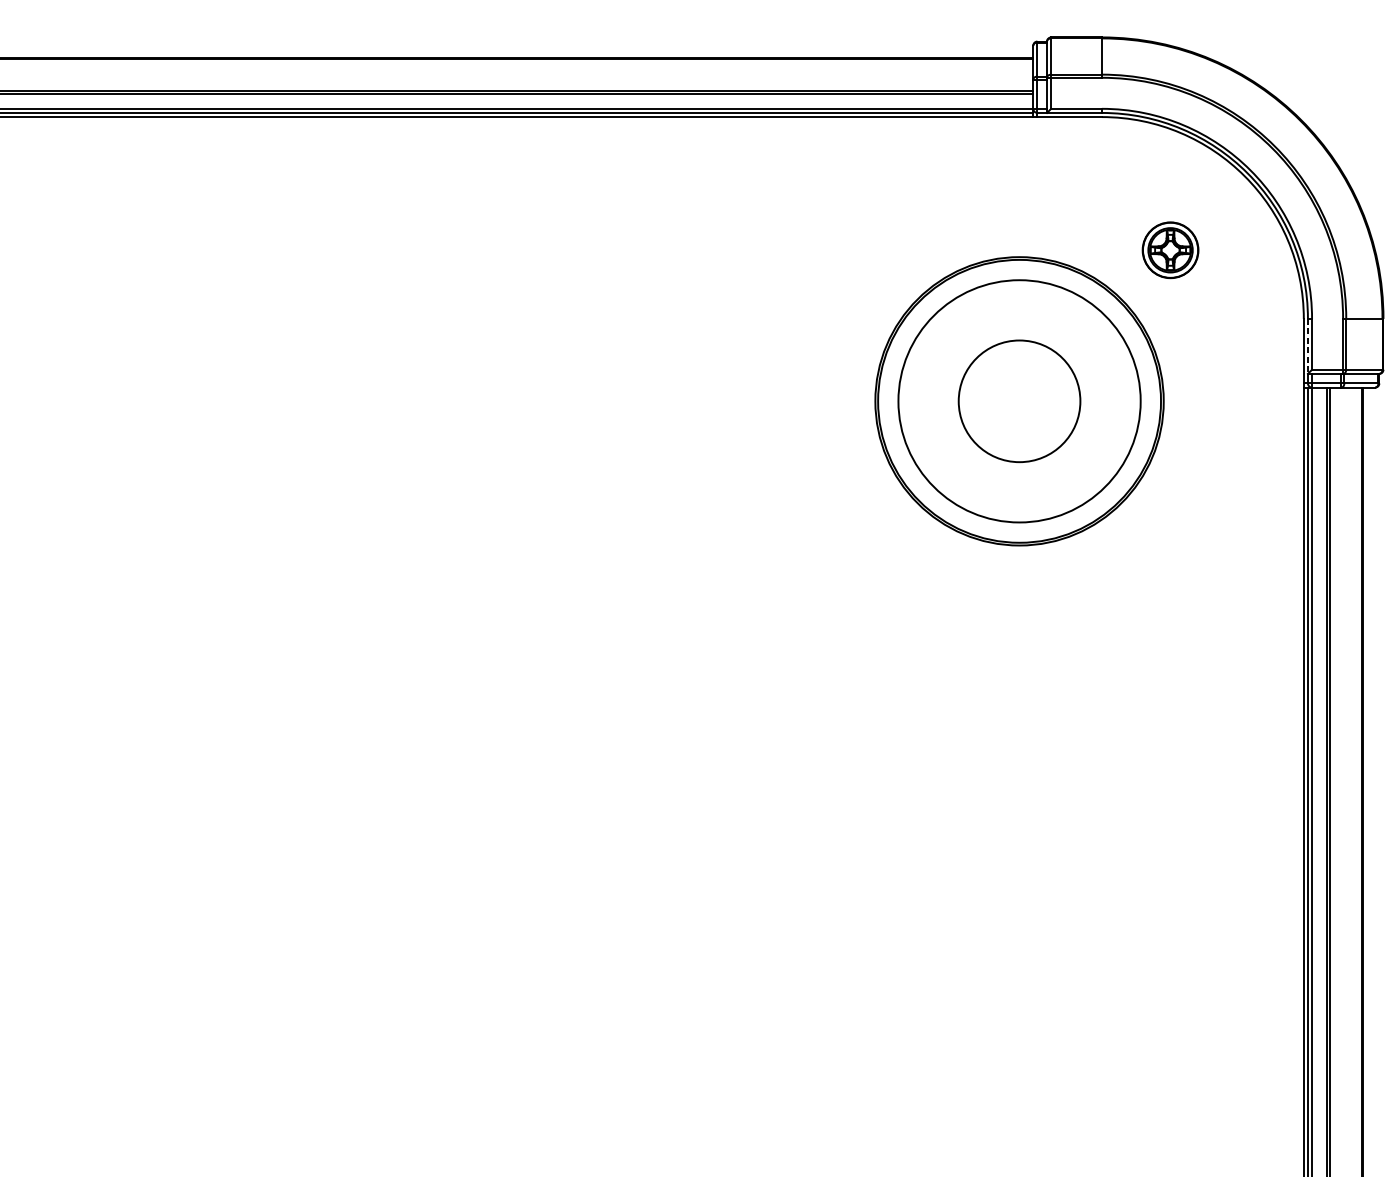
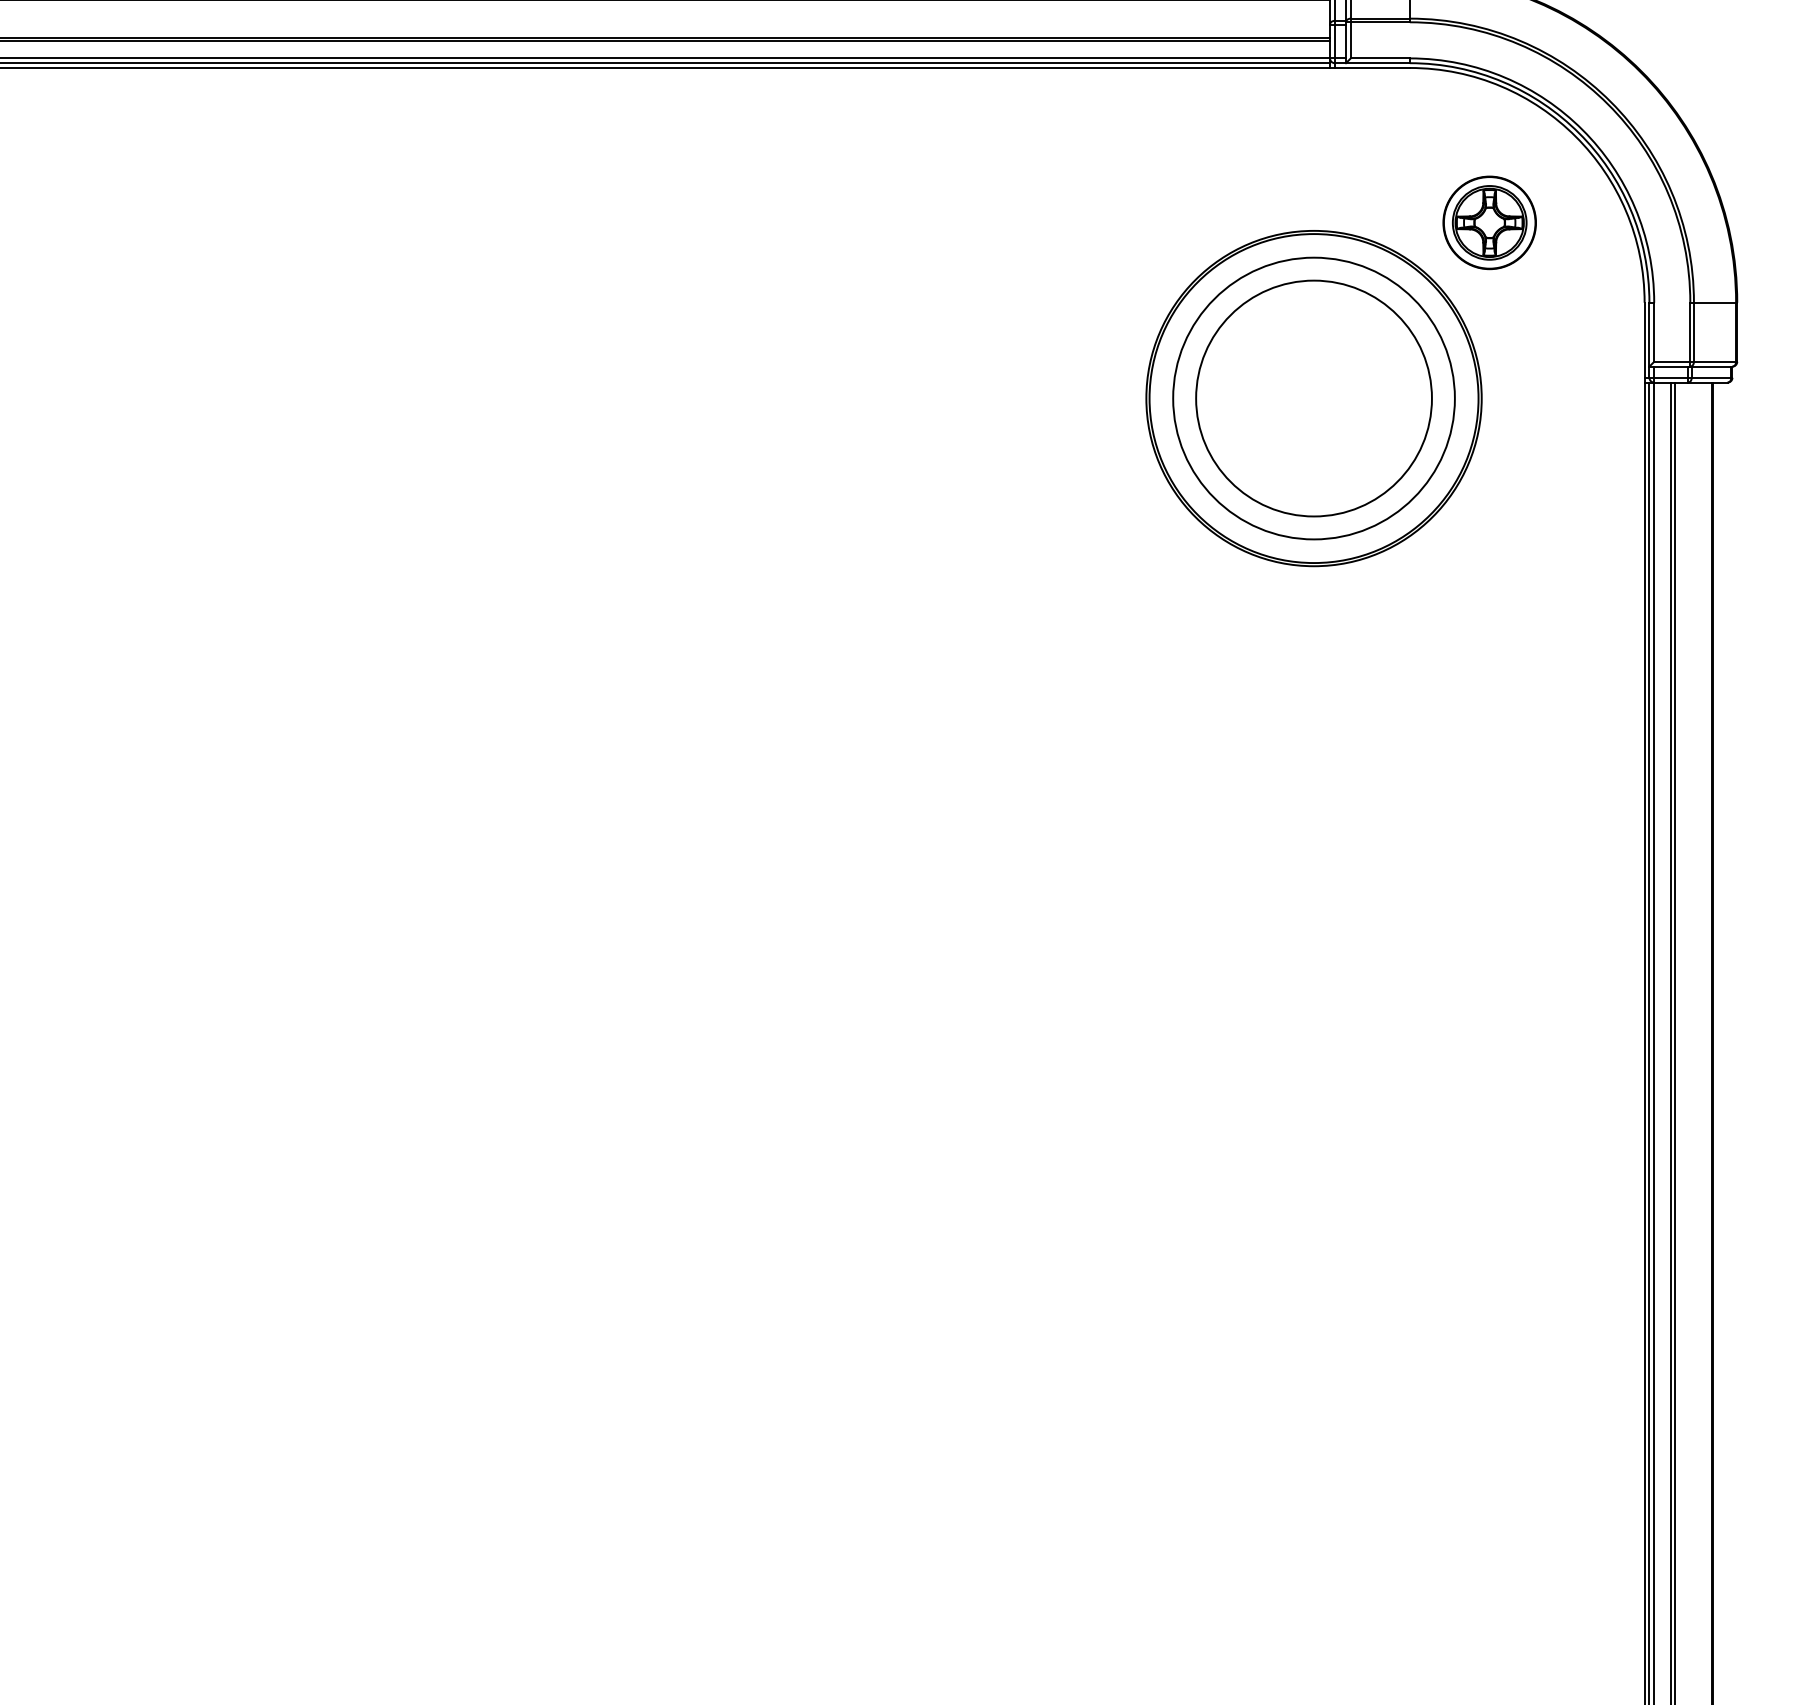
part: (1170, 249) -> (1489, 222), size x1.43
line: (1308, 346) -> (1649, 334), dashed -> solid
circle: (1019, 401) -> (1313, 398), size x1.67

